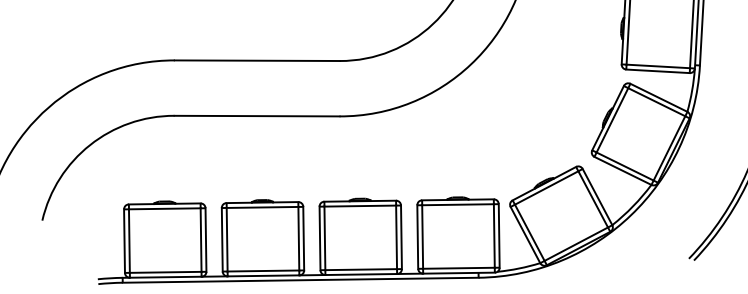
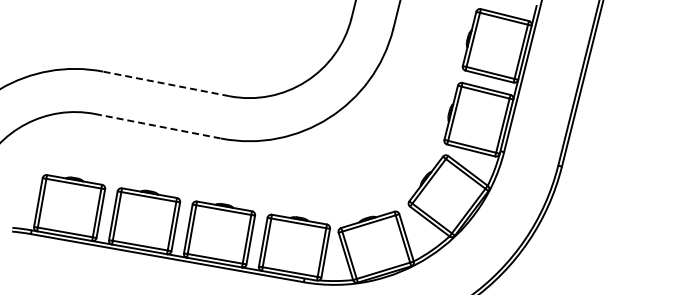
line: (256, 60) -> (165, 83), solid -> dashed
line: (257, 116) -> (158, 126), solid -> dashed

